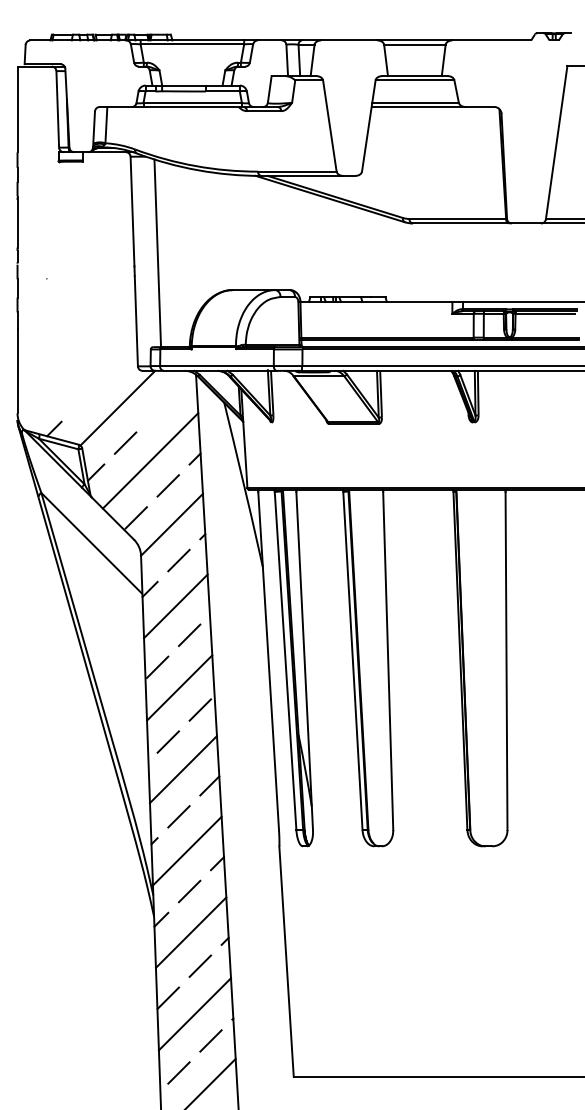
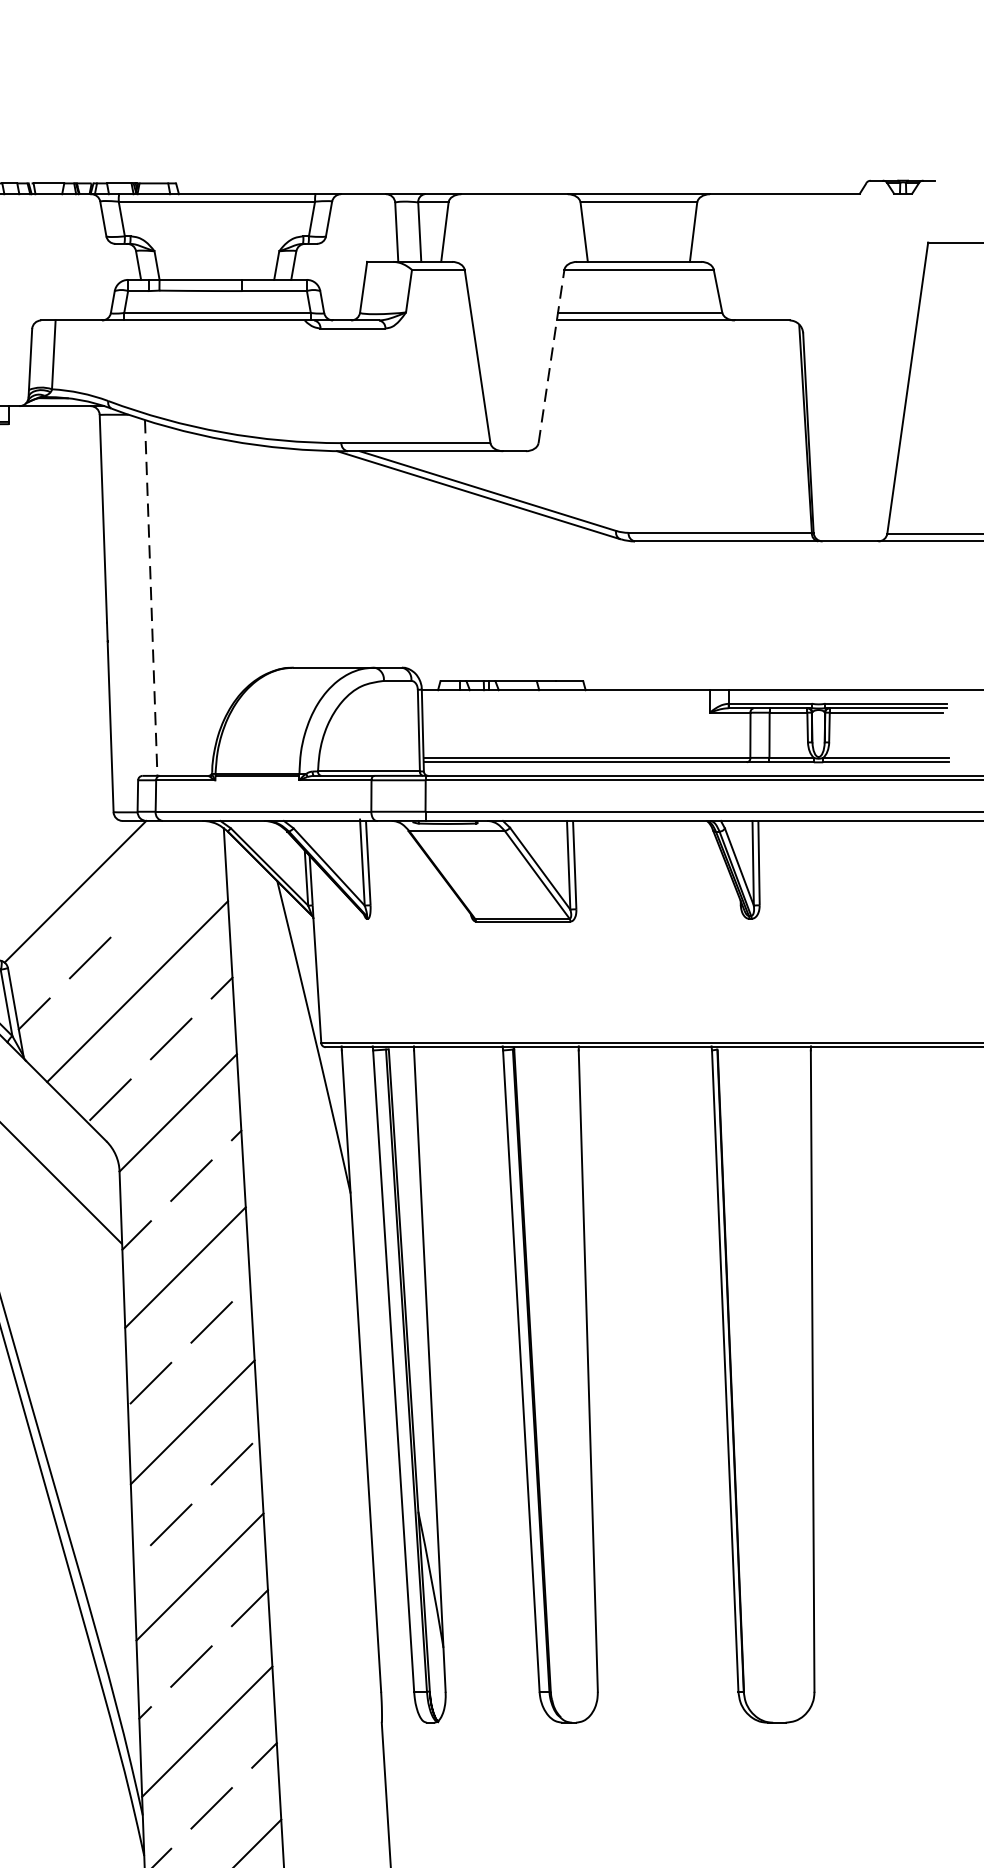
line: (368, 125) -> (550, 355), solid -> dashed
line: (157, 253) -> (150, 598), solid -> dashed

